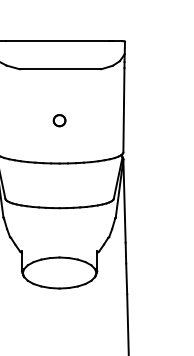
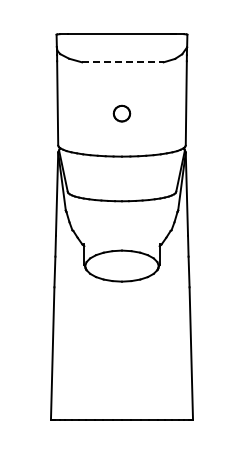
line: (60, 69) -> (122, 62), solid -> dashed
part: (59, 120) -> (121, 113), size x1.4

